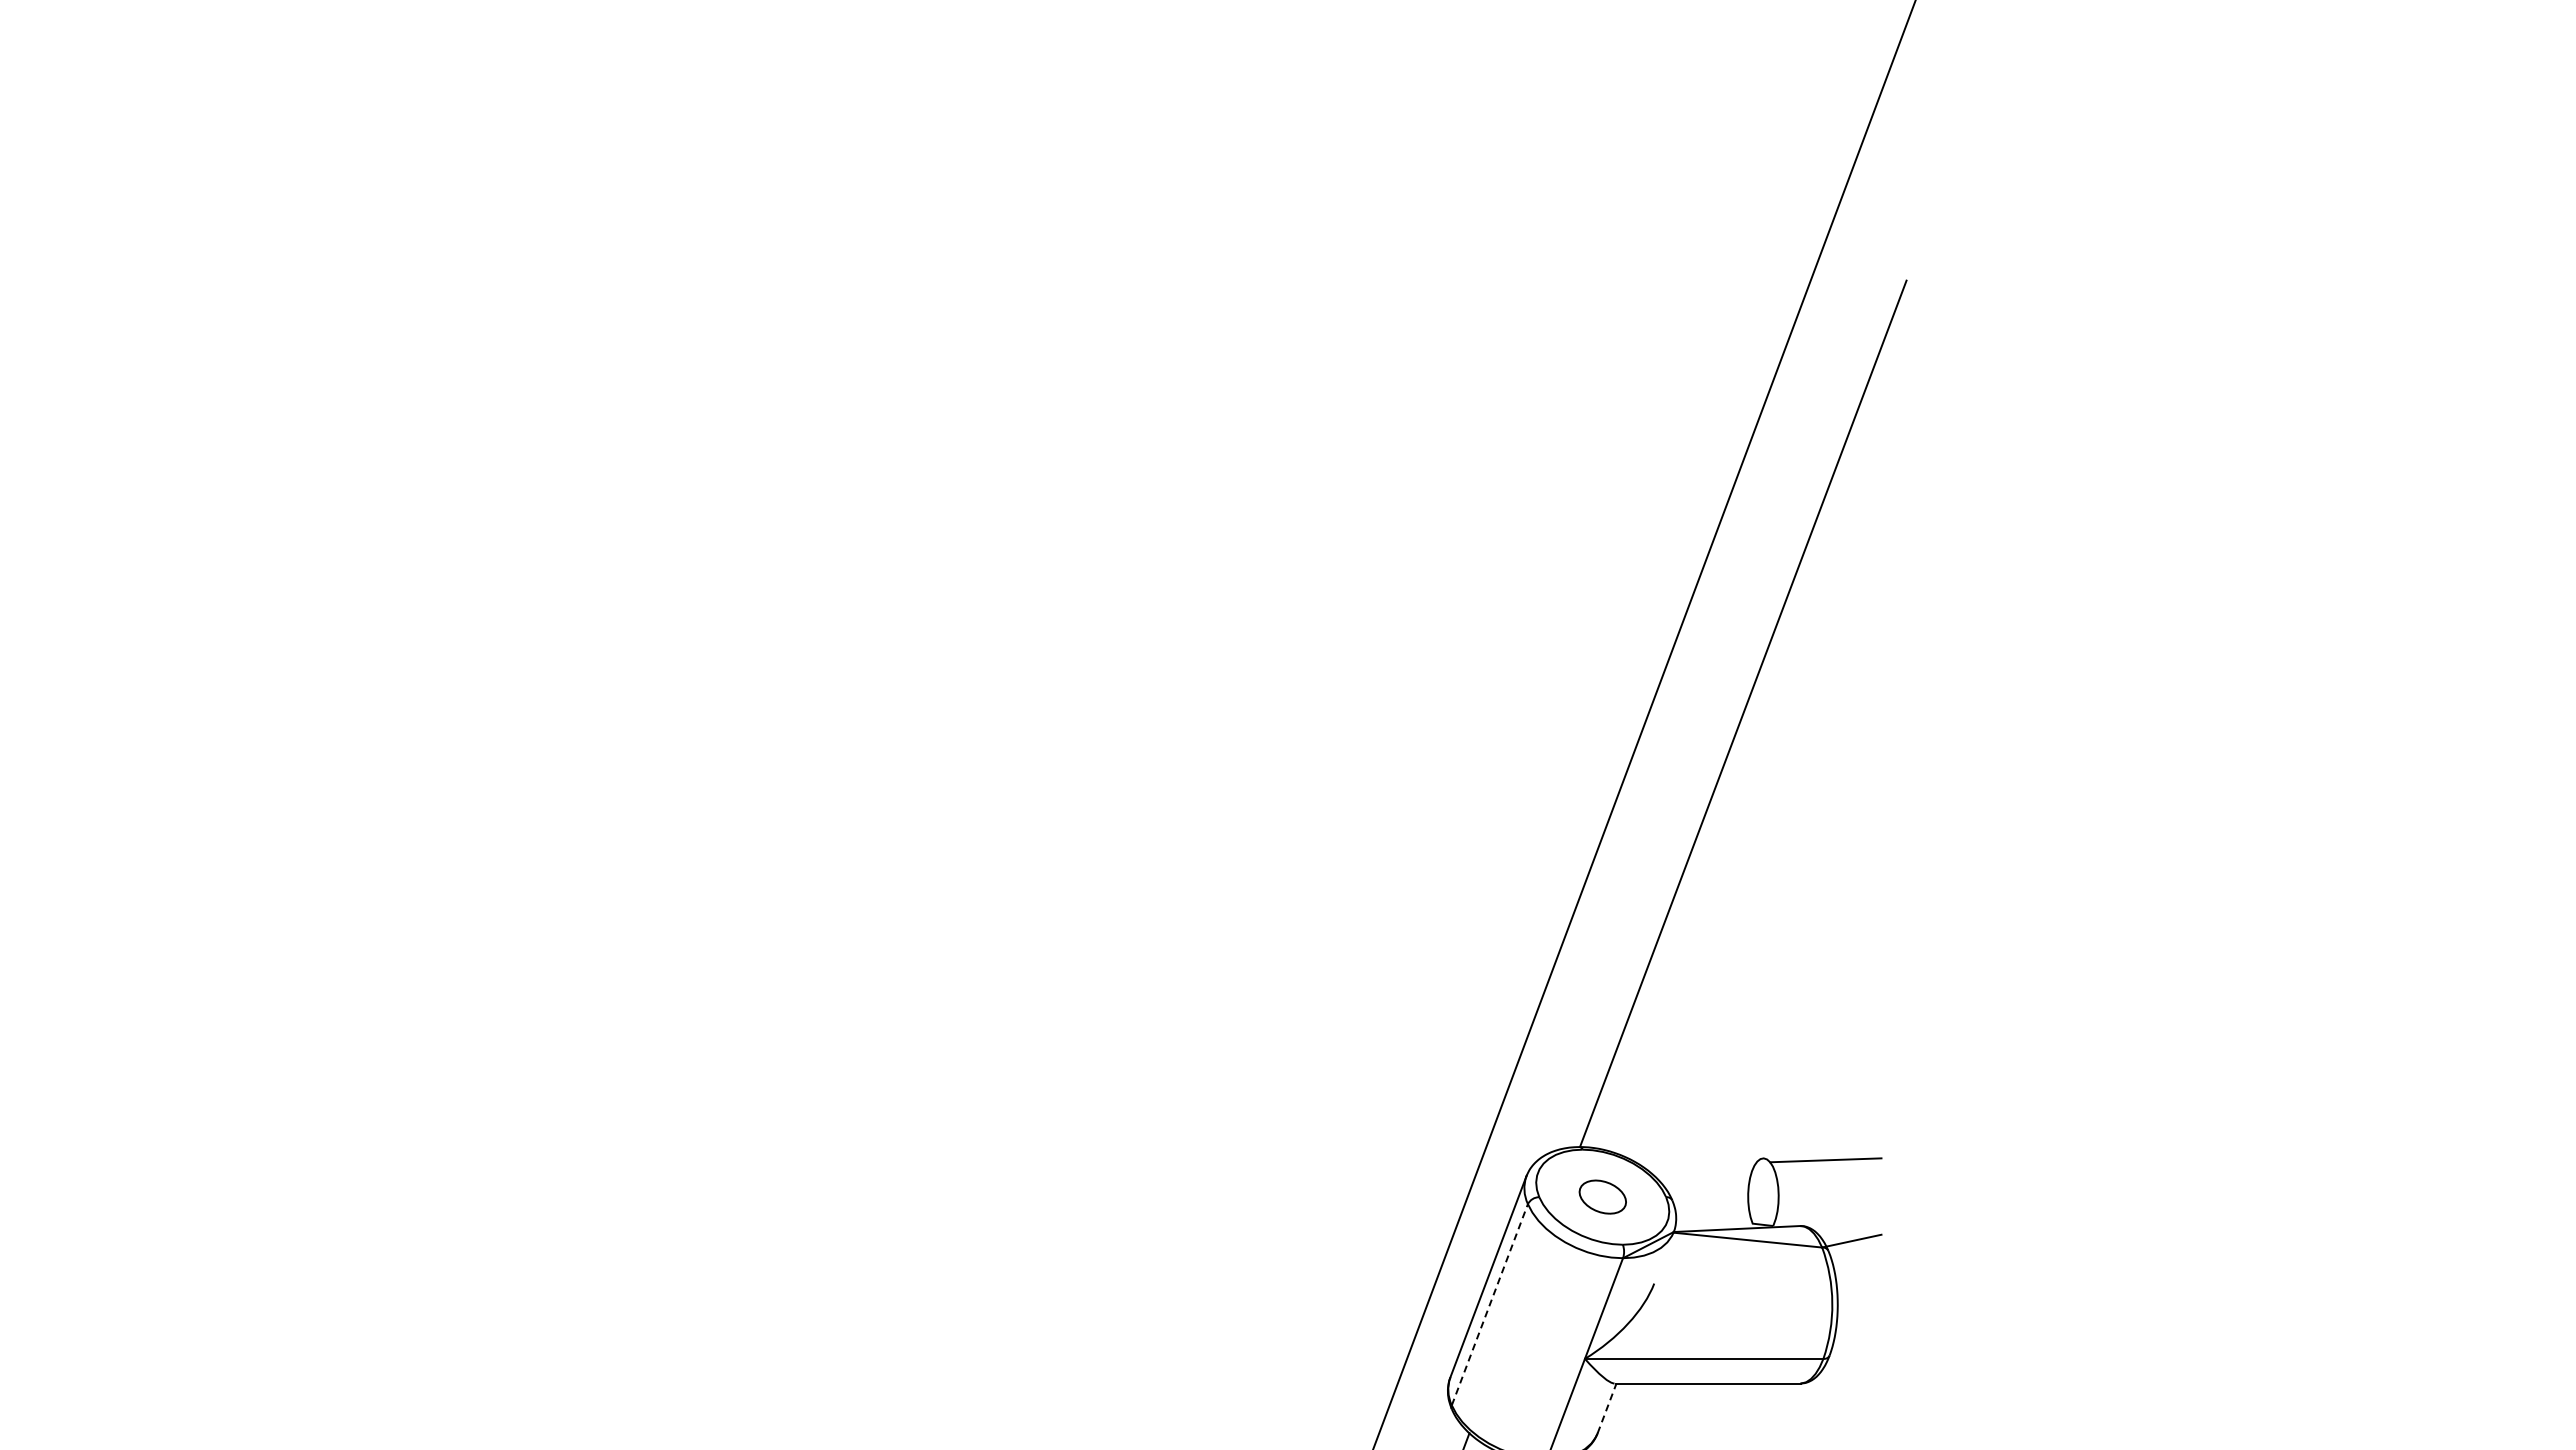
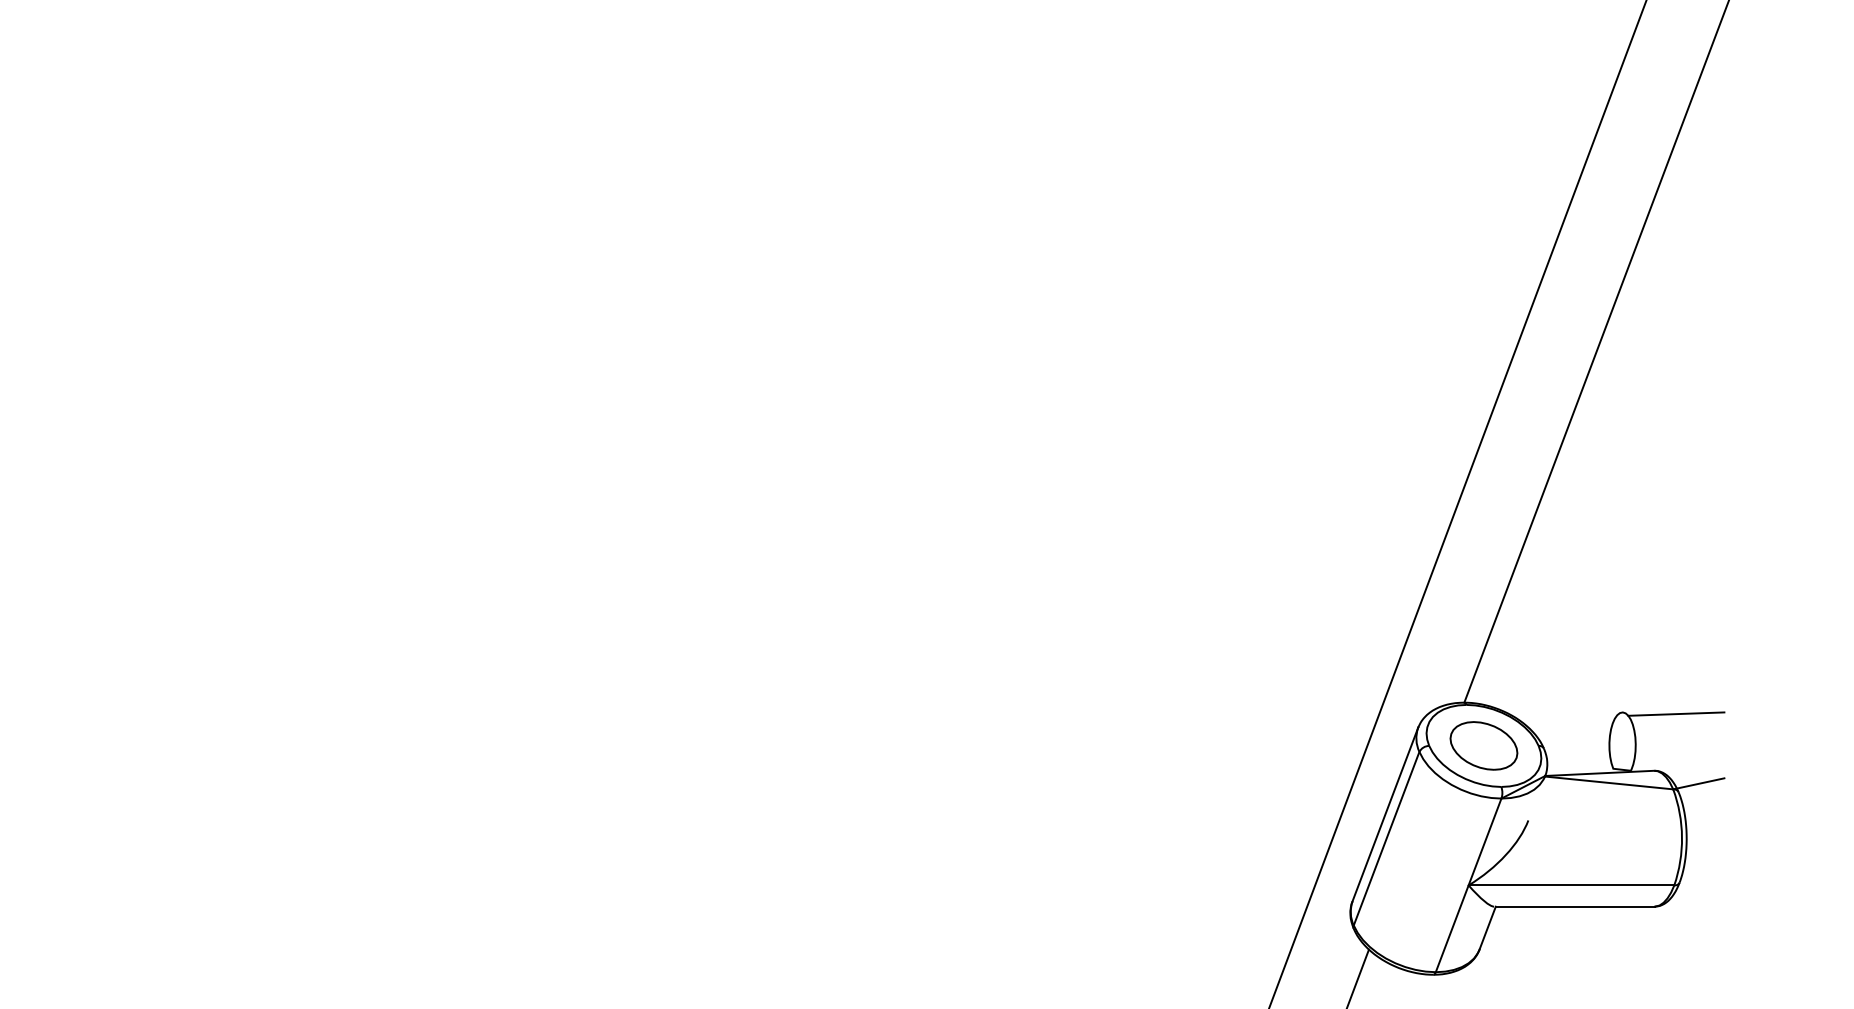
part: (1602, 1196) -> (1483, 745), size x1.67
line: (1489, 1304) -> (1386, 838), dashed -> solid
line: (1607, 1408) -> (1488, 928), dashed -> solid

